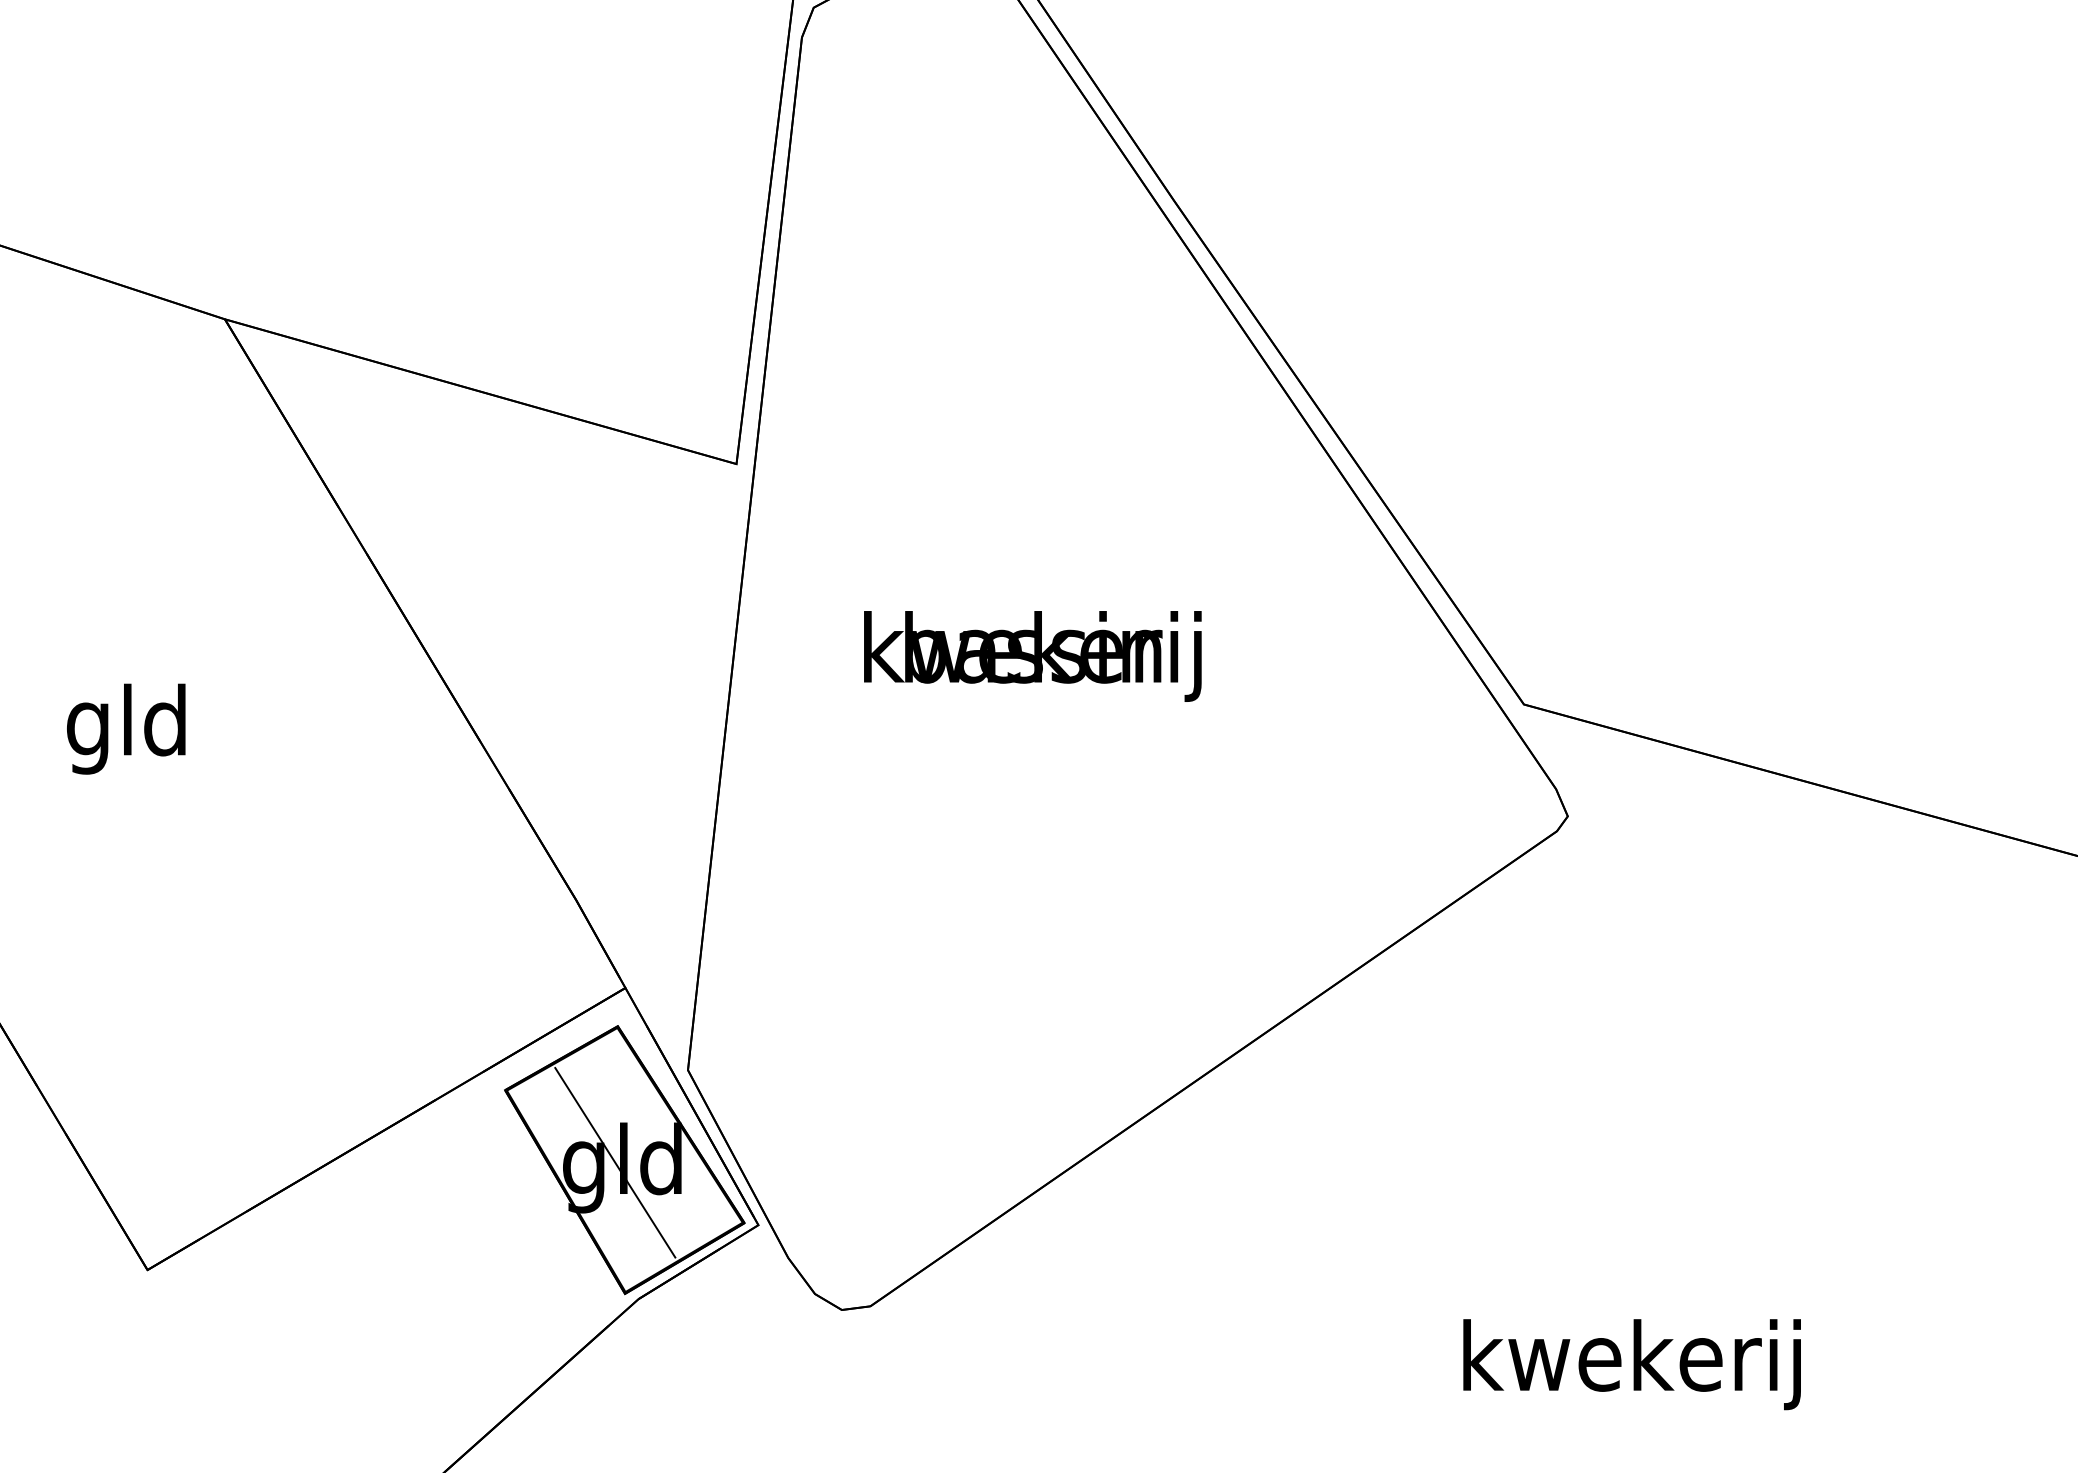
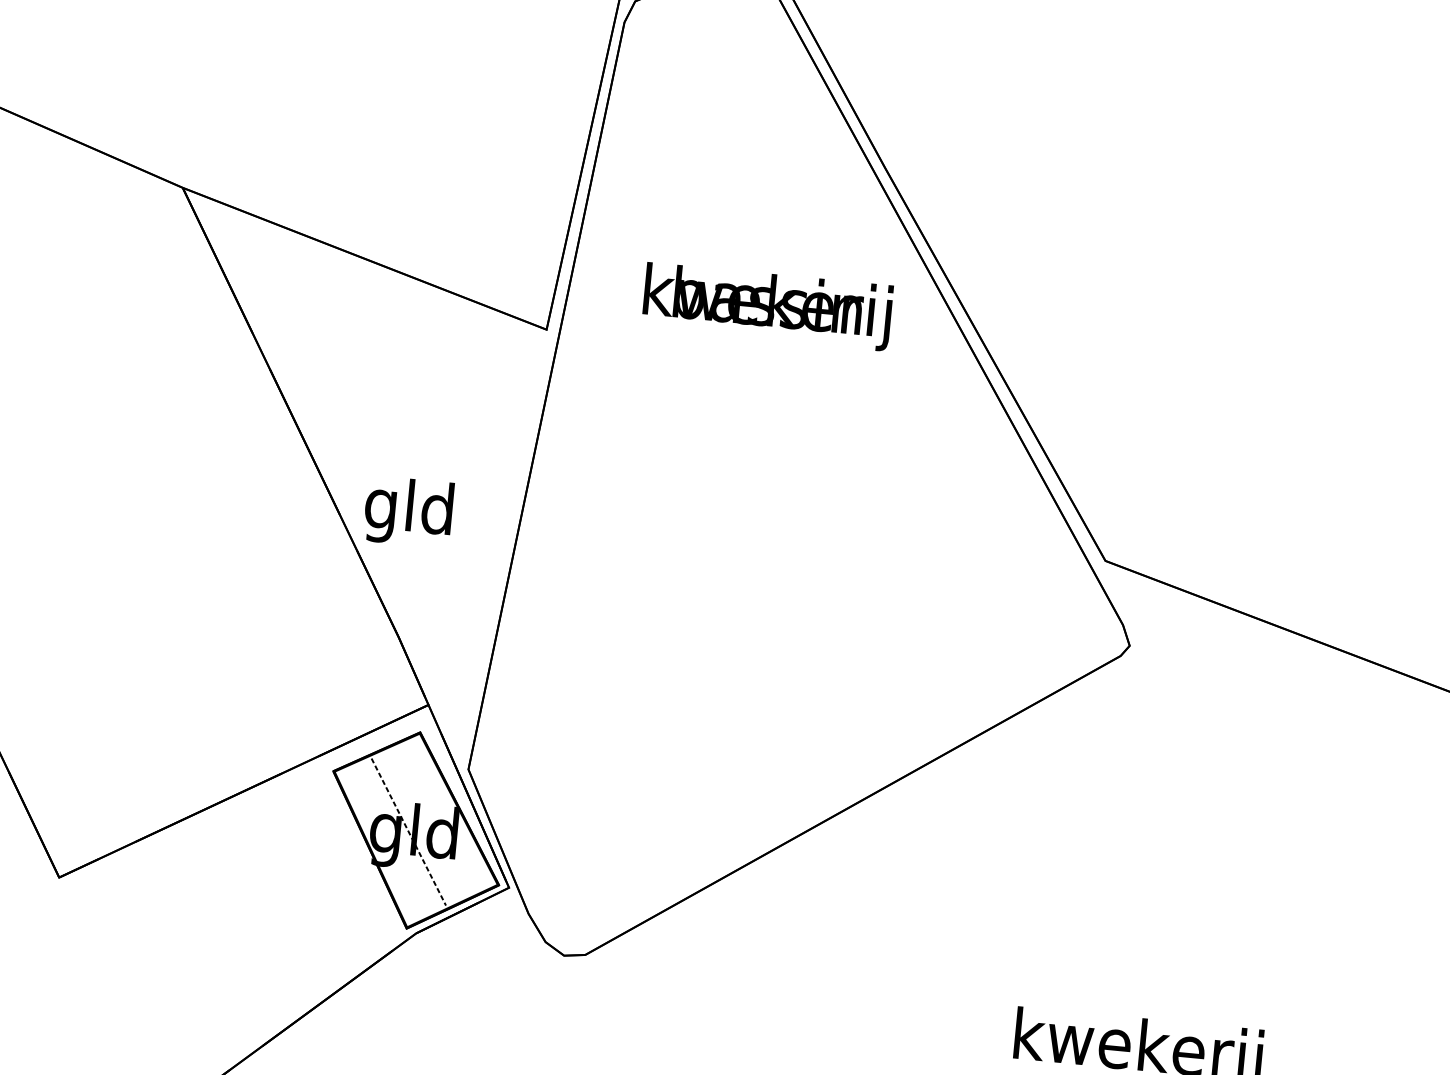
text: (1032, 656) -> (767, 306), moved
text: (126, 728) -> (408, 511), moved
line: (615, 1163) -> (408, 832), solid -> dashed

